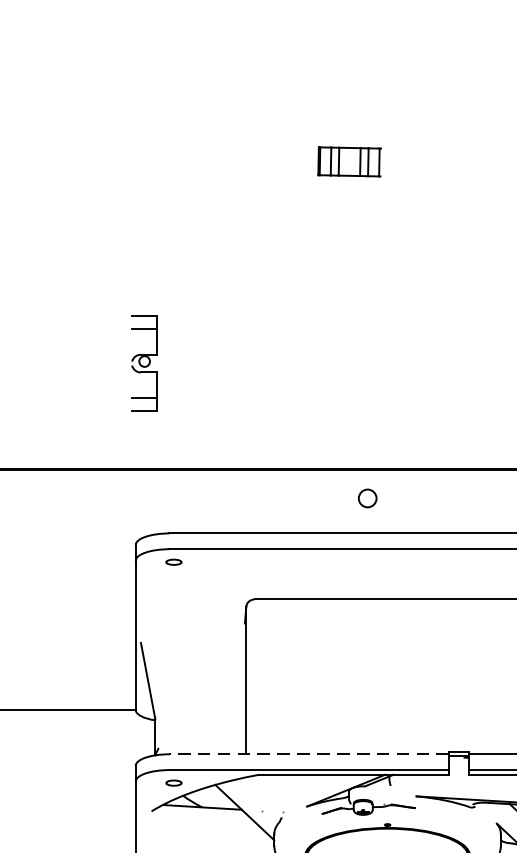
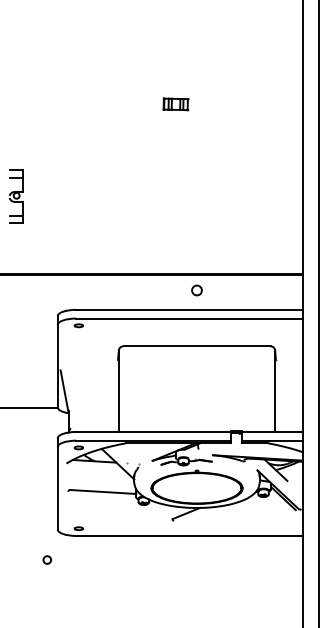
part: (348, 162) -> (175, 104), size x0.71
part: (144, 362) -> (16, 196), moved
circle: (366, 498) -> (196, 290), moved
line: (308, 753) -> (153, 431), dashed -> solid

